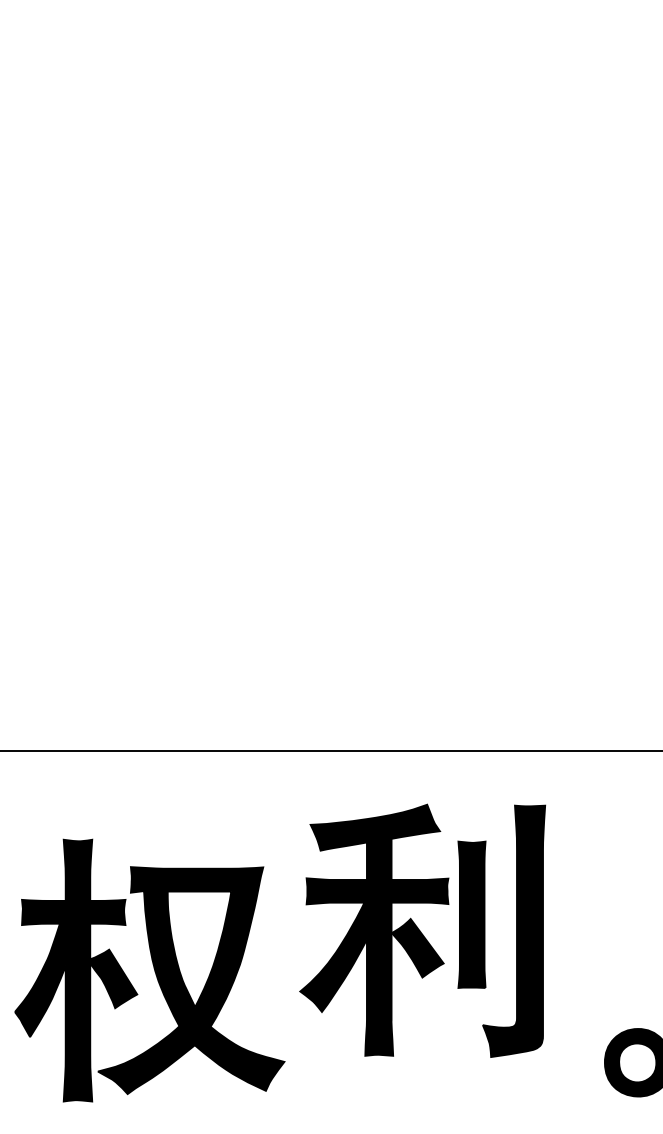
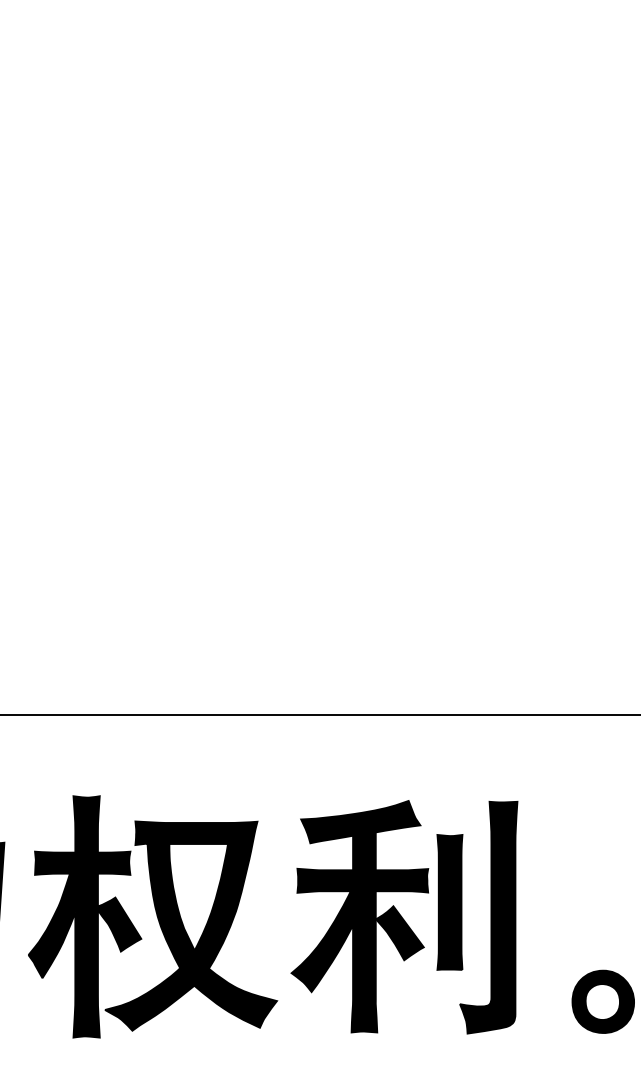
part: (422, 931) -> (404, 917), moved

